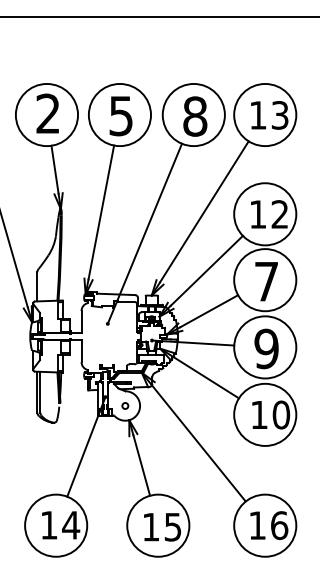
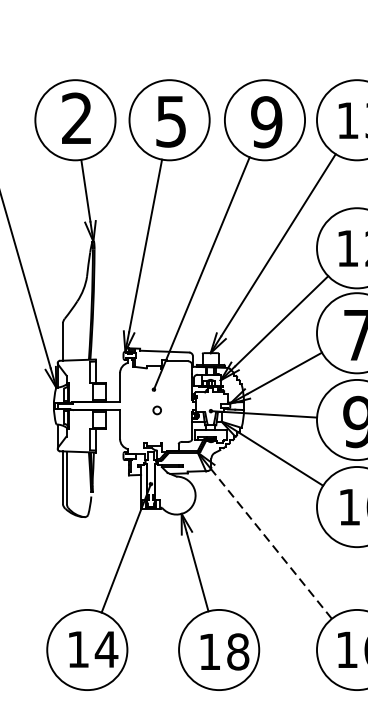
text: (195, 116) -> (267, 122), 8 -> 9
circle: (125, 405) -> (157, 409), moved
line: (198, 443) -> (270, 543), solid -> dashed
text: (172, 526) -> (237, 651), 15 -> 18

